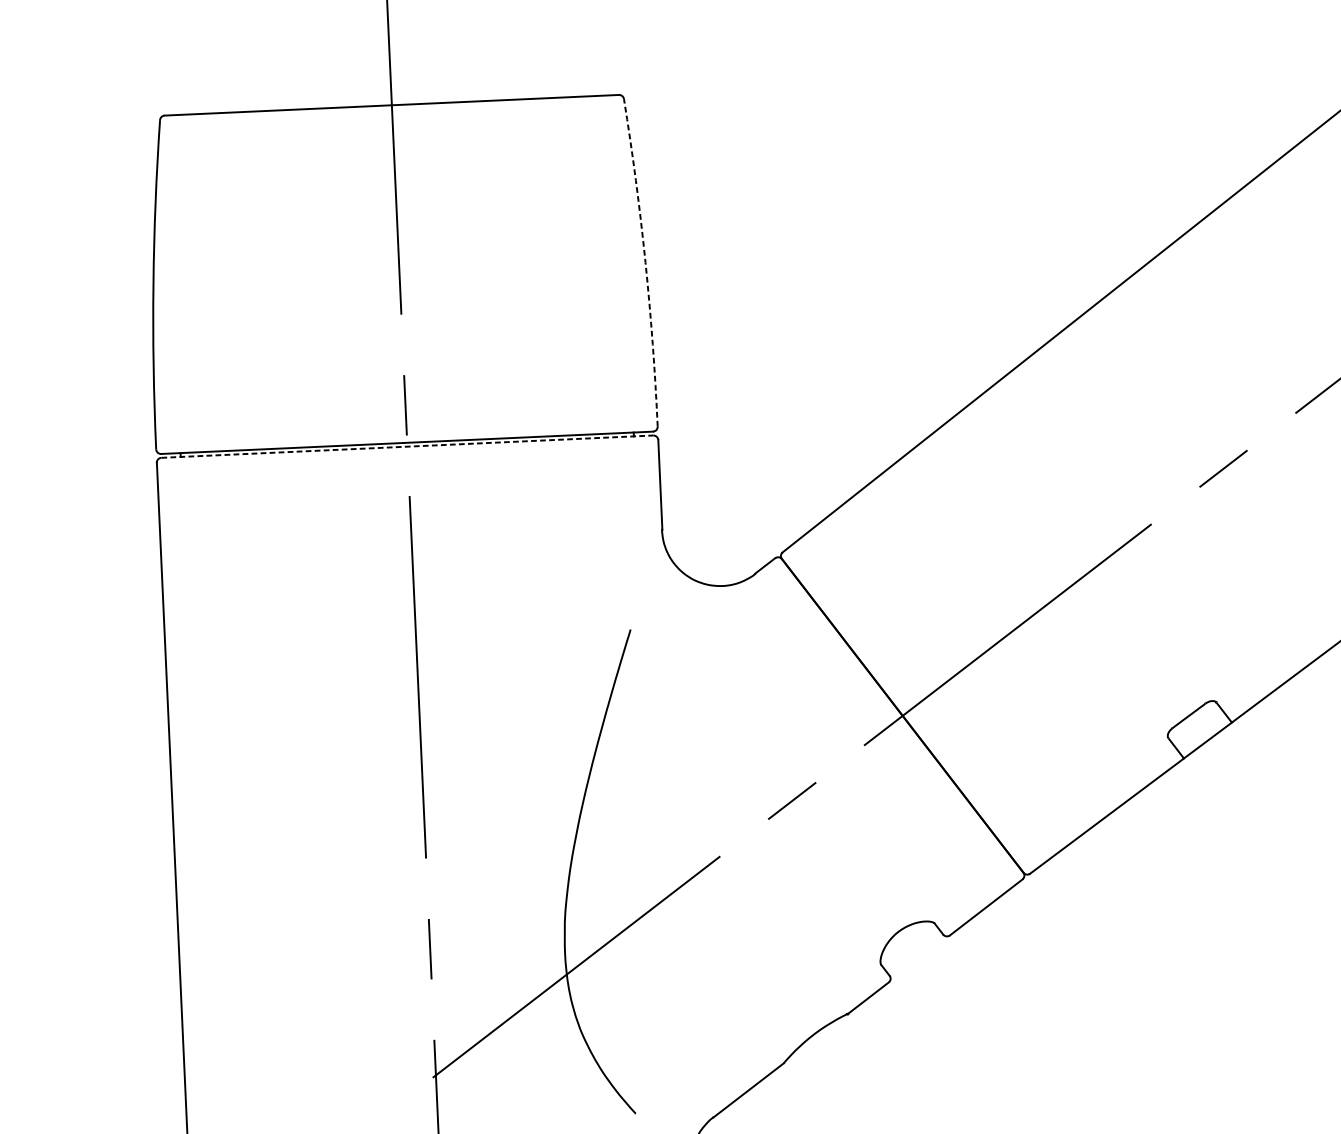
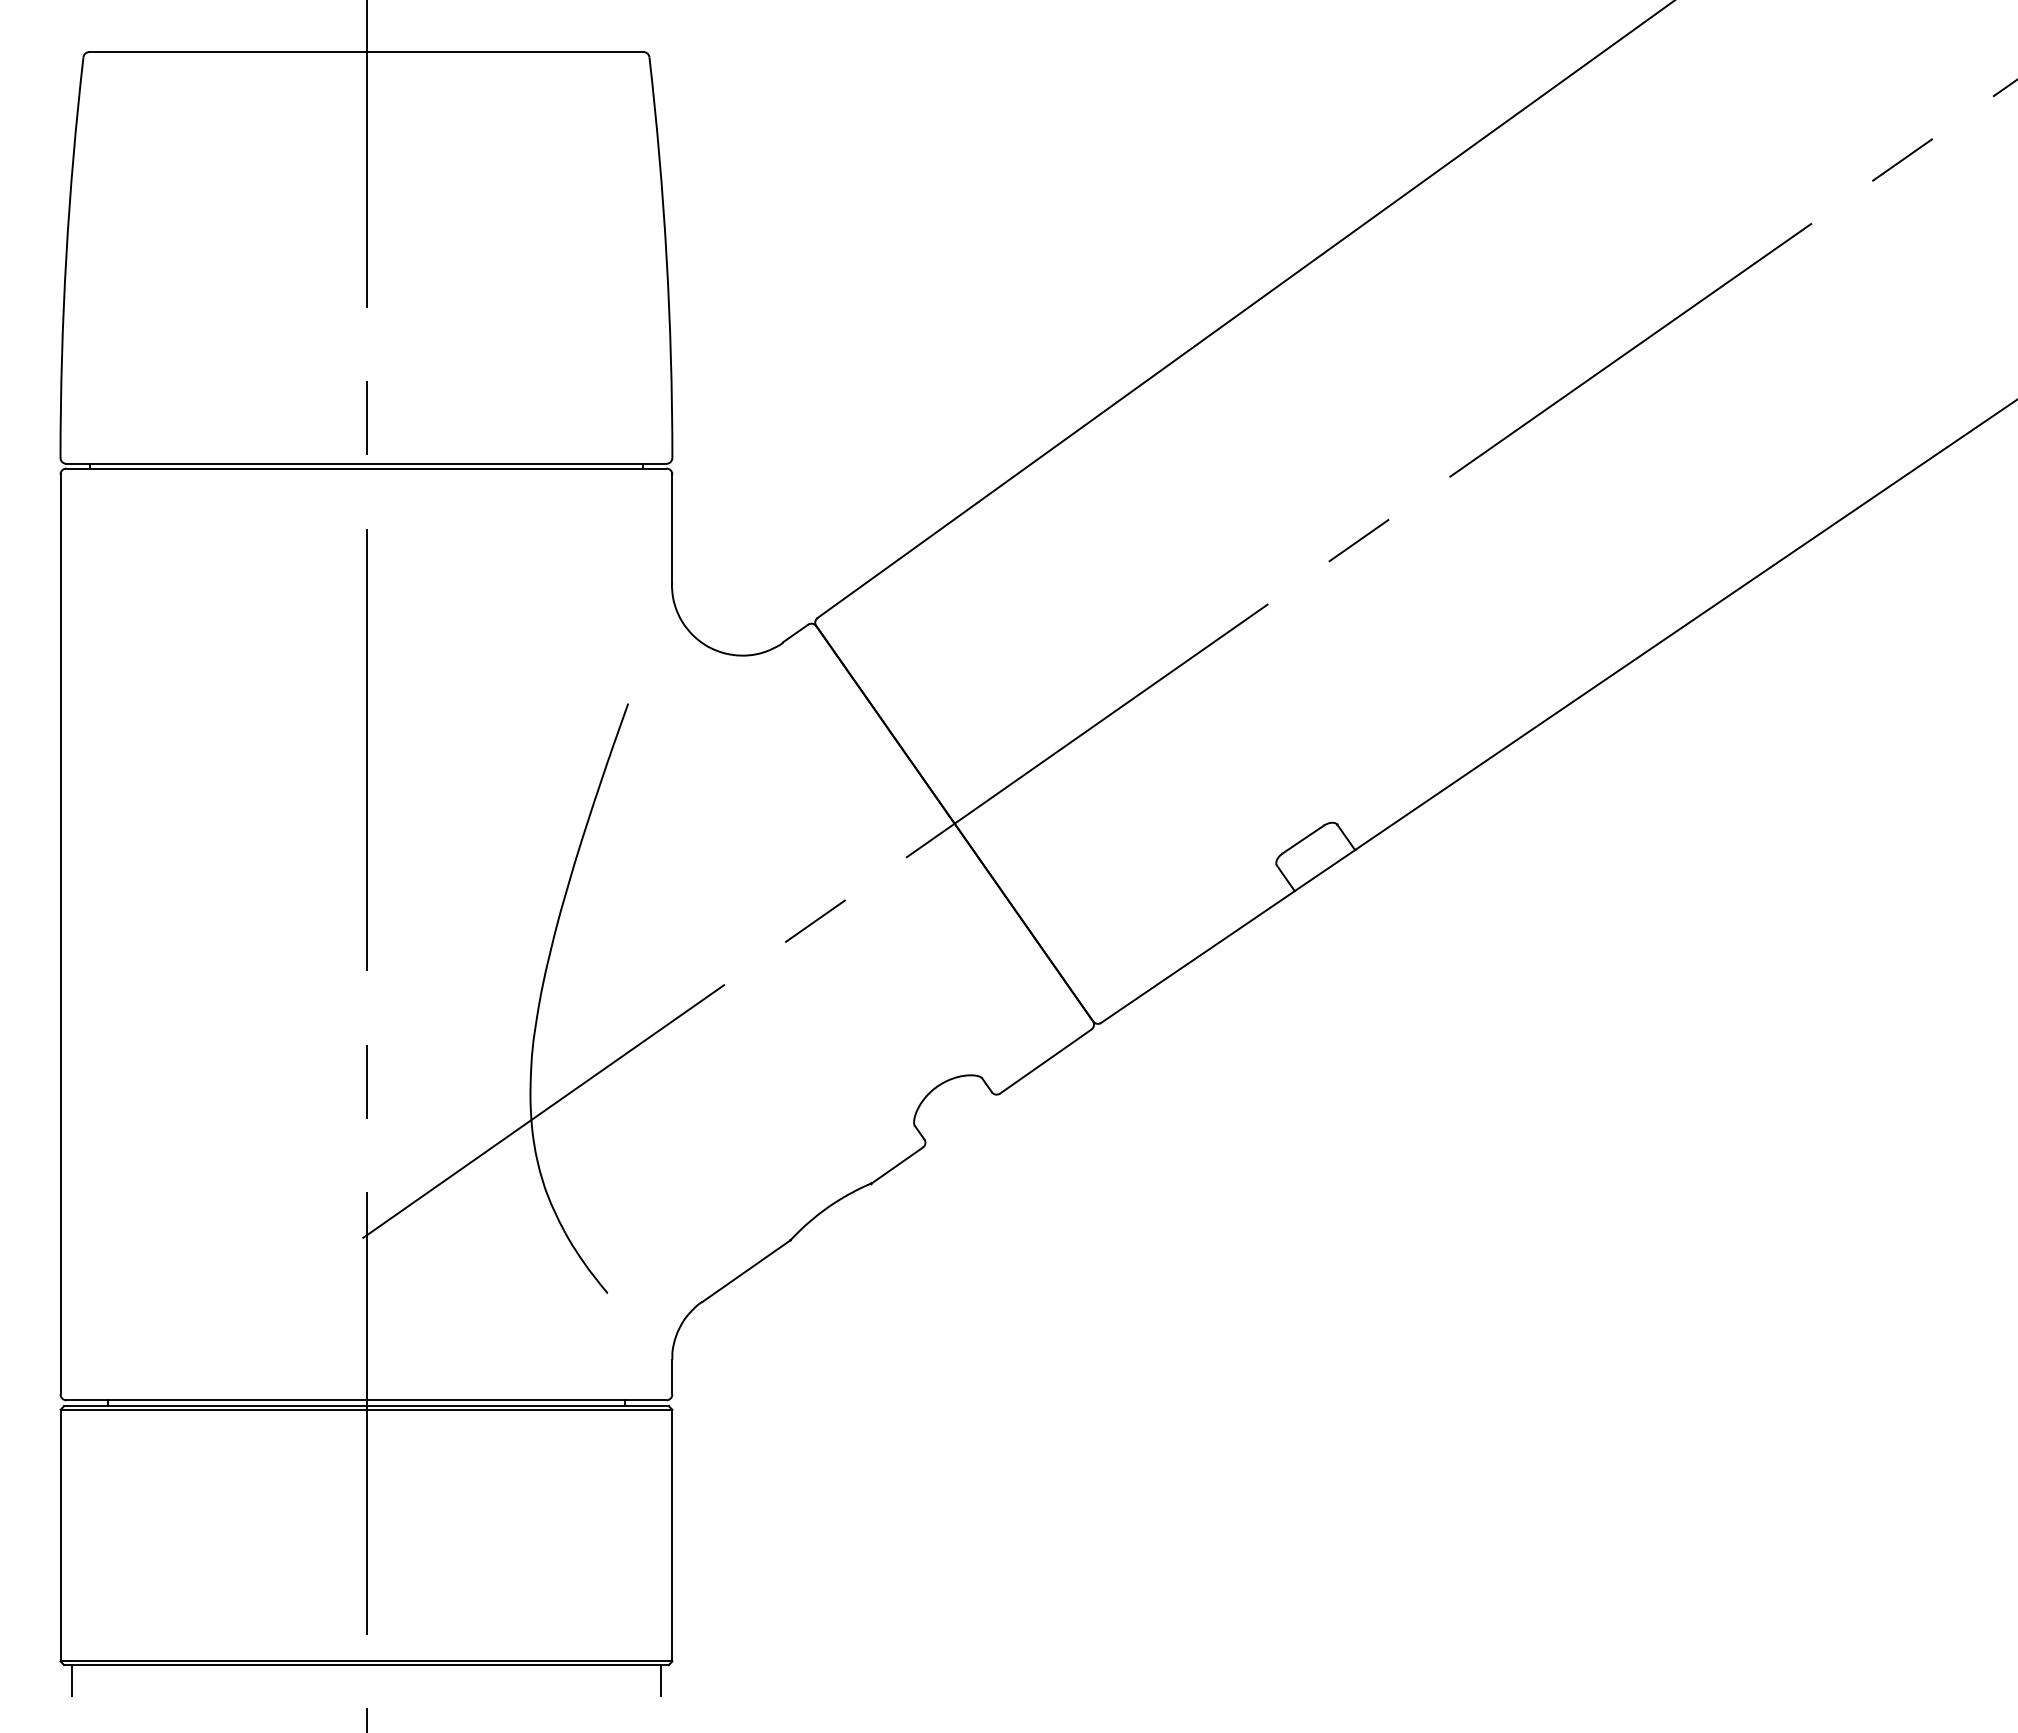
arc: (645, 262) -> (666, 257), dashed -> solid
line: (407, 446) -> (366, 468), dashed -> solid

